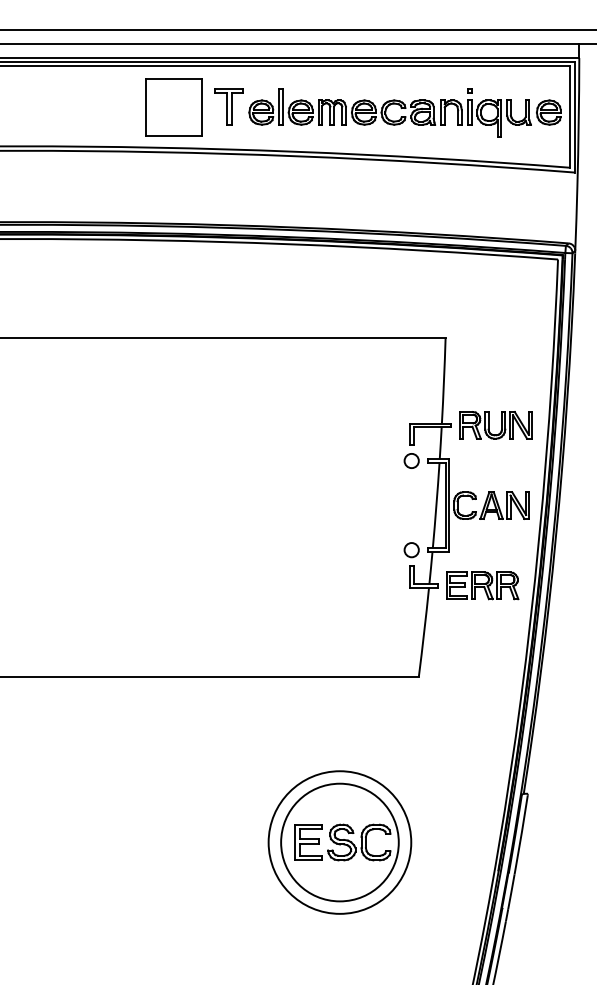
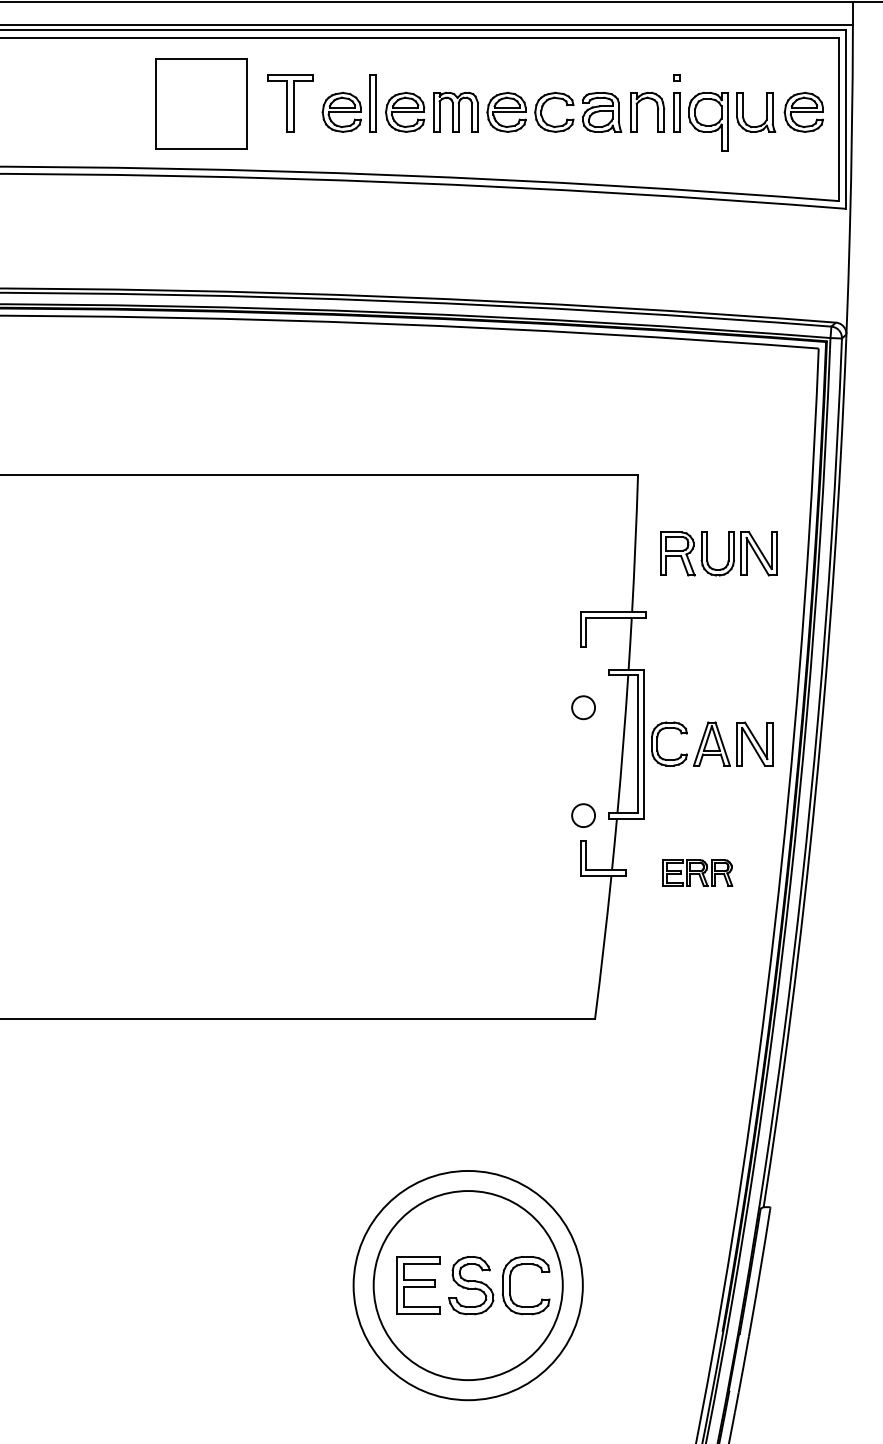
part: (495, 425) -> (718, 554), moved
circle: (411, 460) -> (583, 706), moved
part: (482, 585) -> (697, 872), size x0.6

